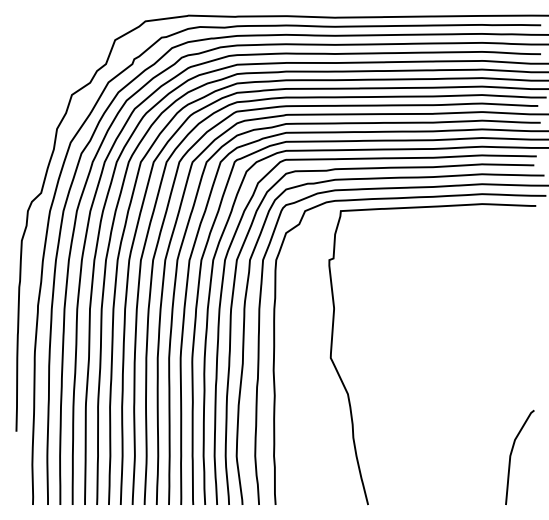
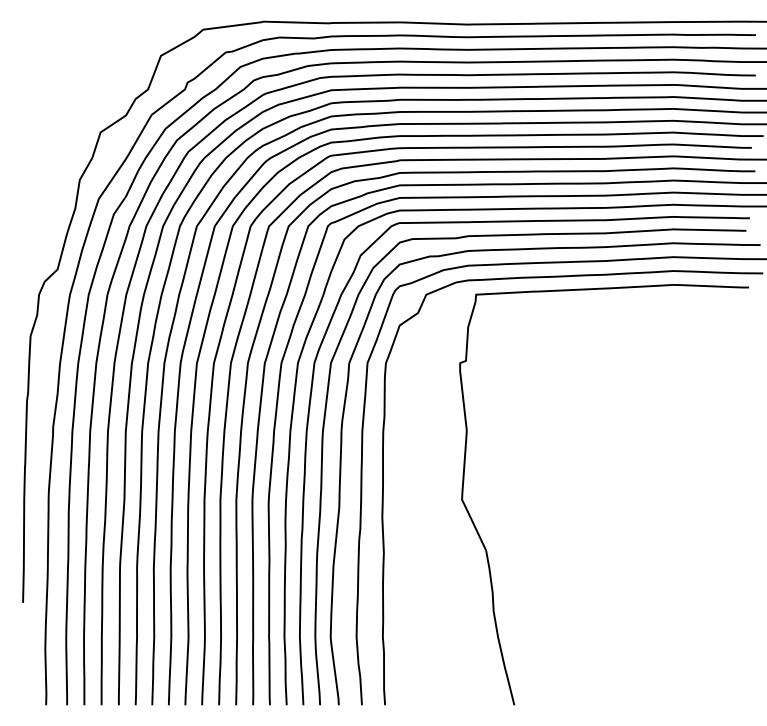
curve: (511, 456) -> (714, 637), removed

